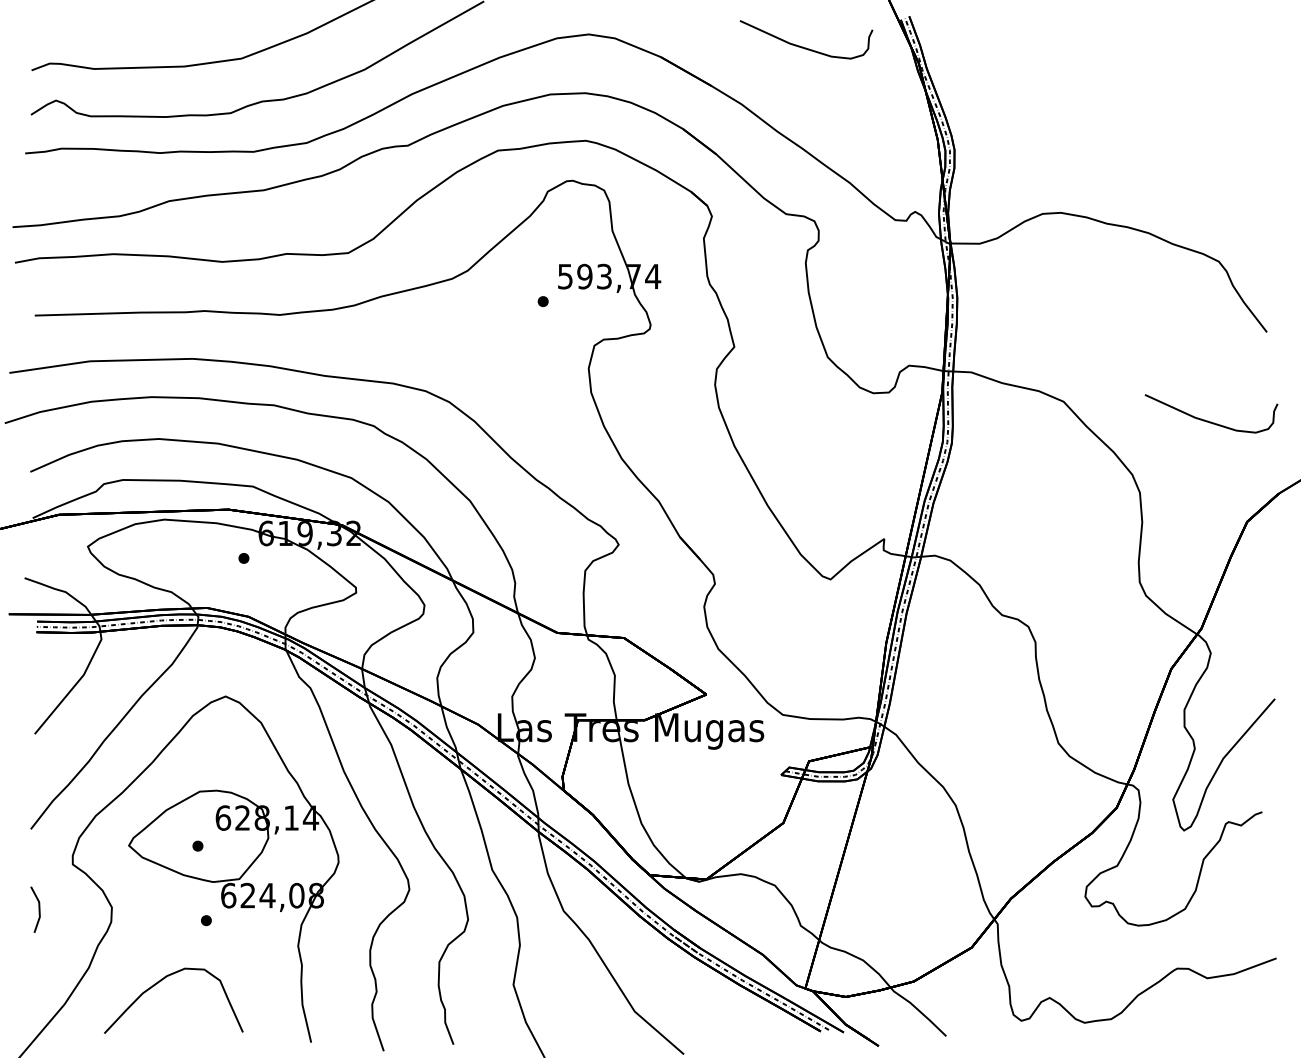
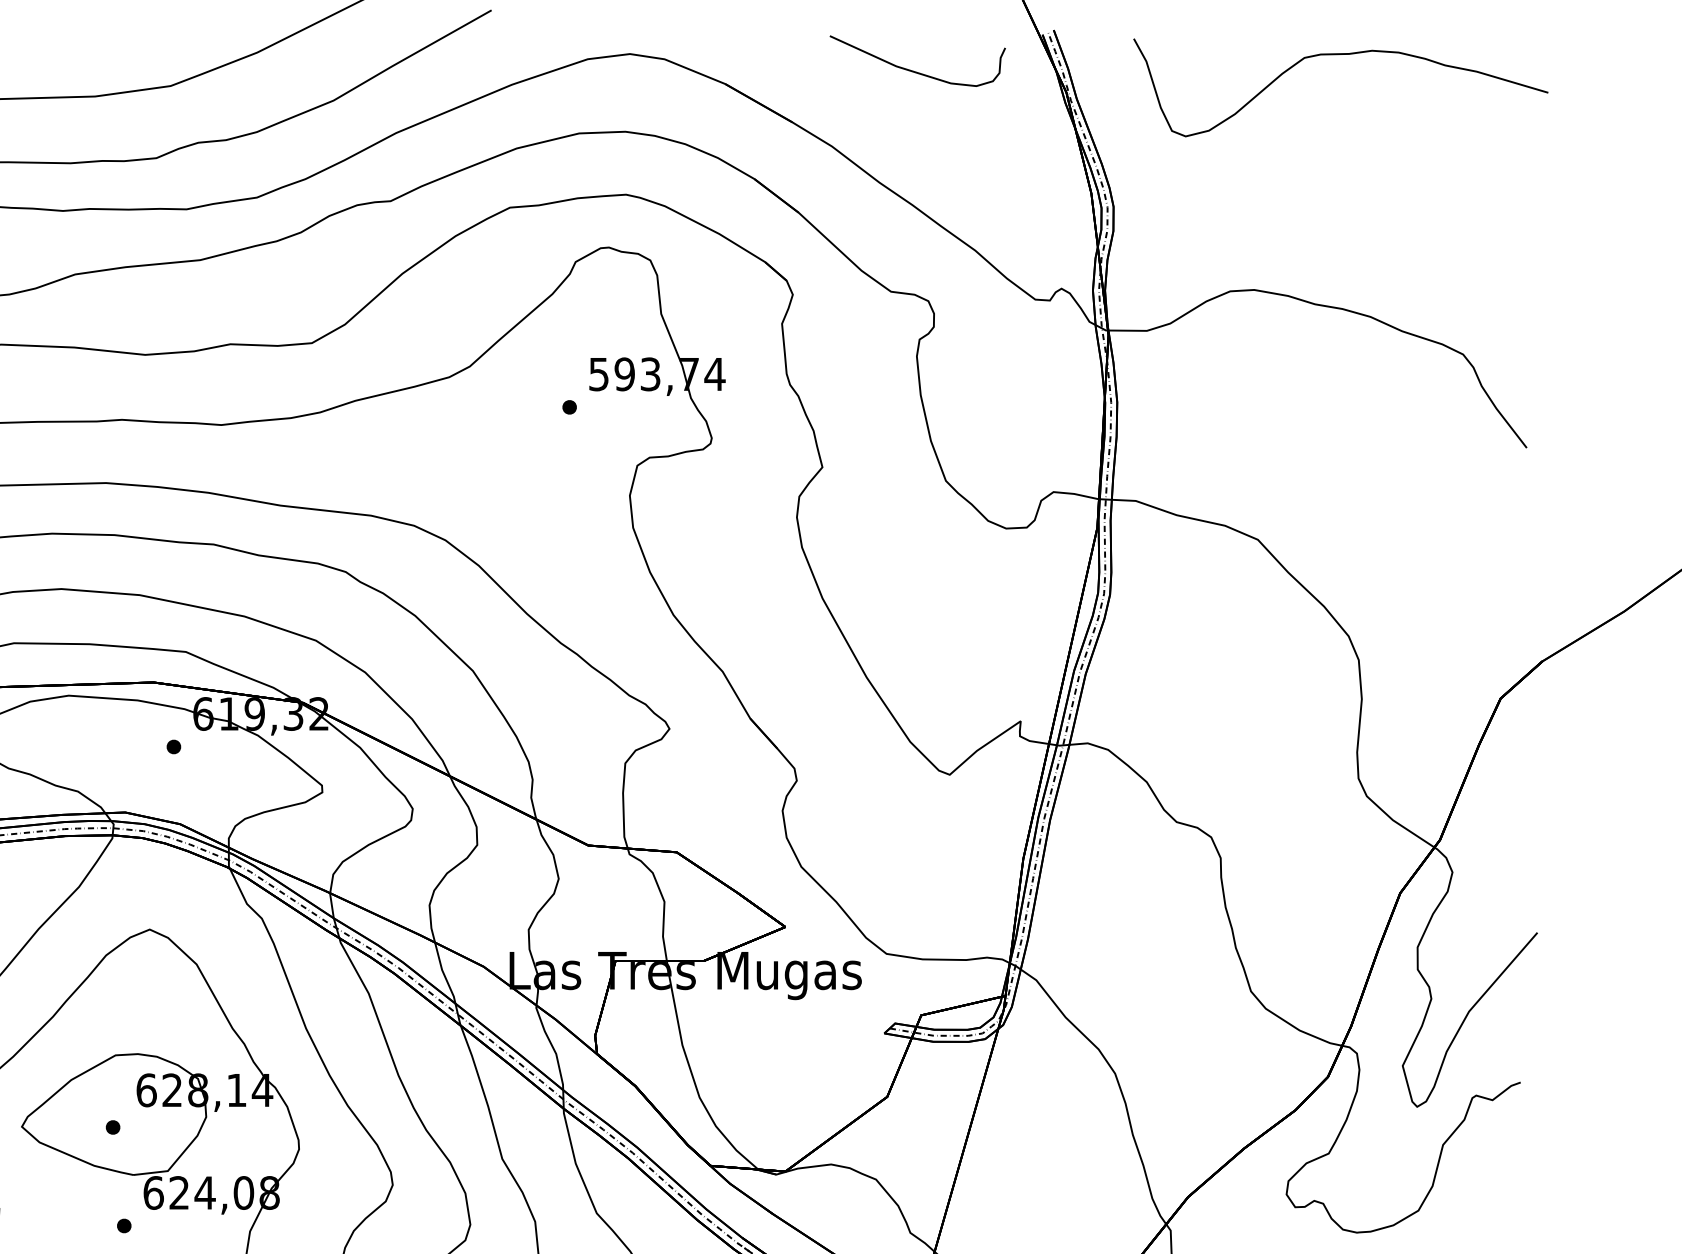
curve: (1126, 35) -> (1340, 55), added
curve: (1208, 420) -> (1449, 564), removed

